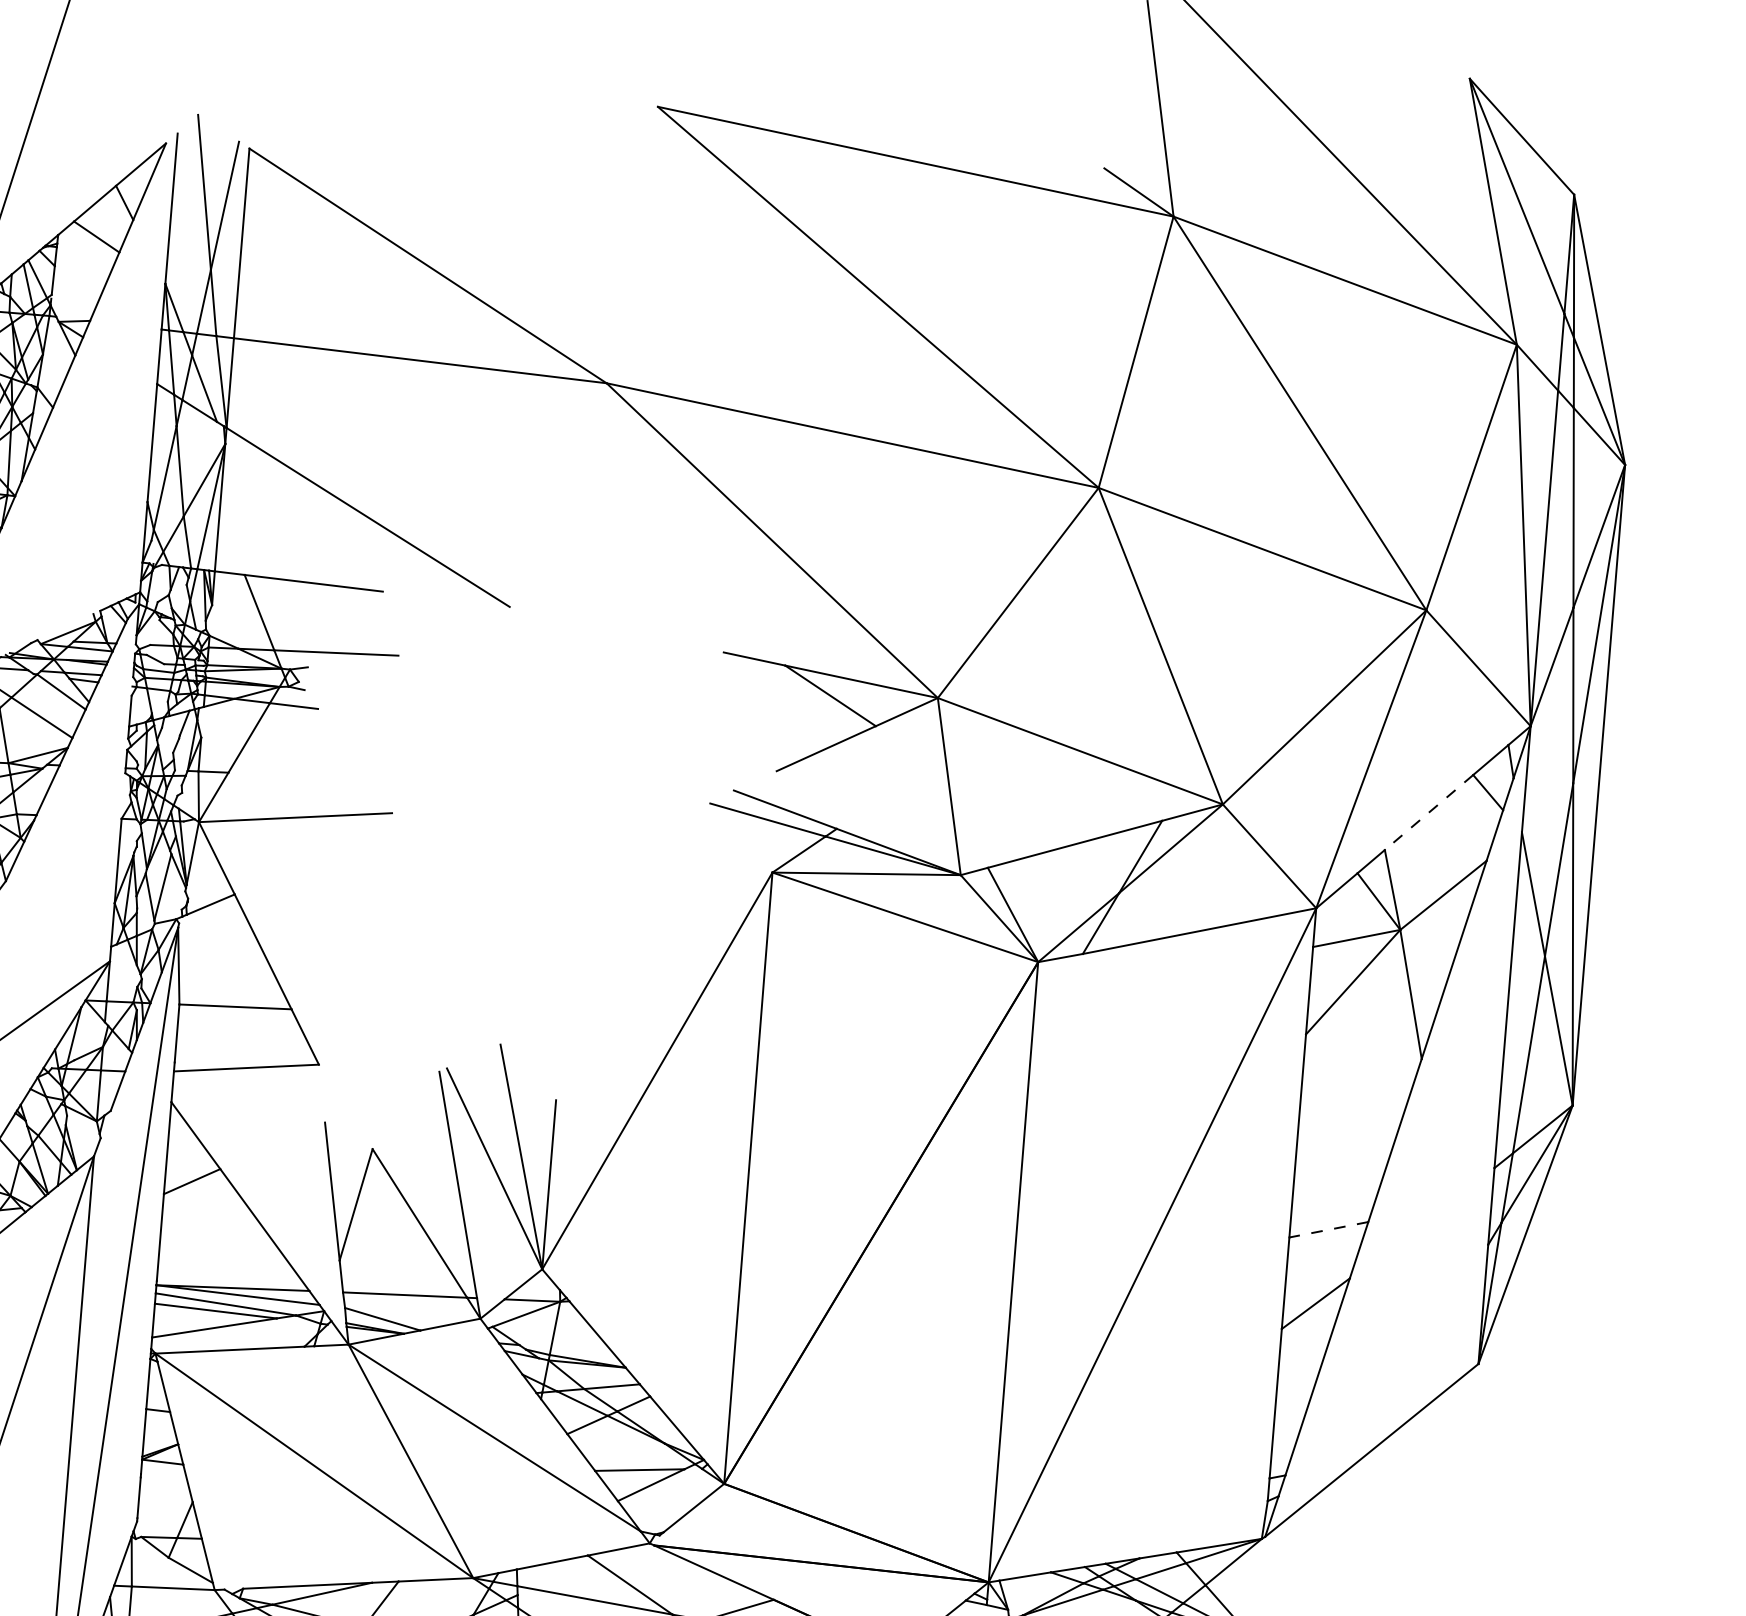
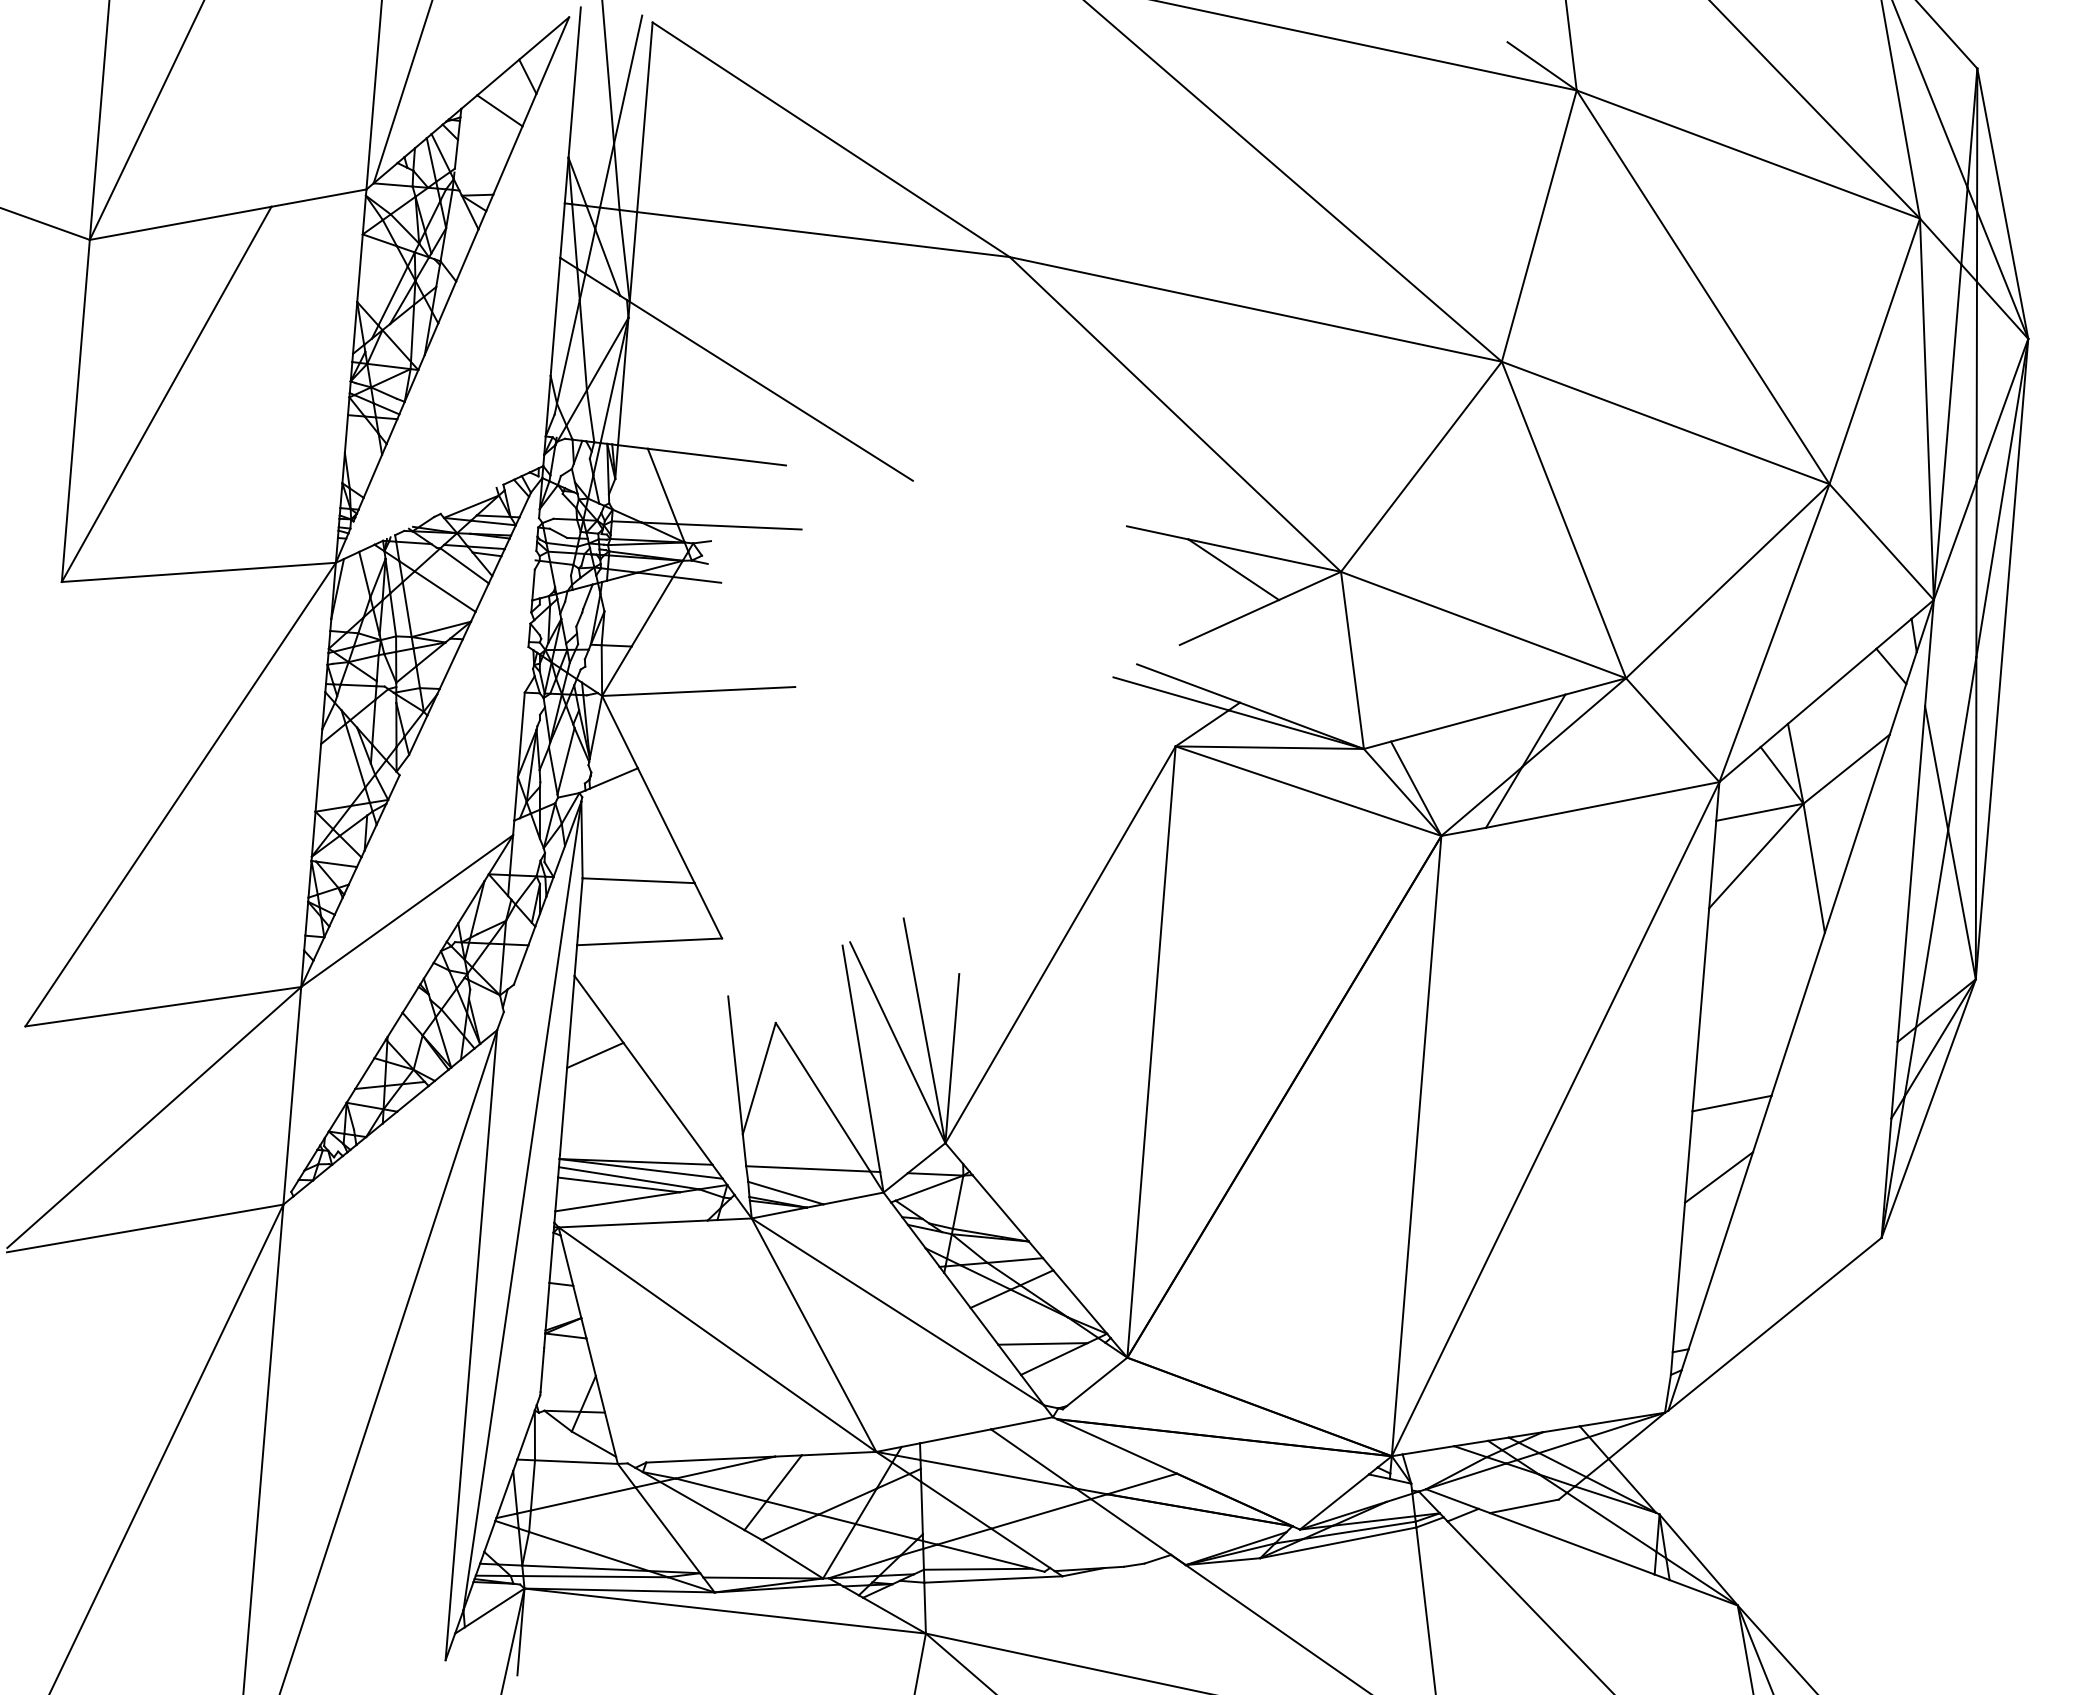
line: (1429, 812) -> (1832, 686), dashed -> solid
line: (1328, 1229) -> (1731, 1103), dashed -> solid

